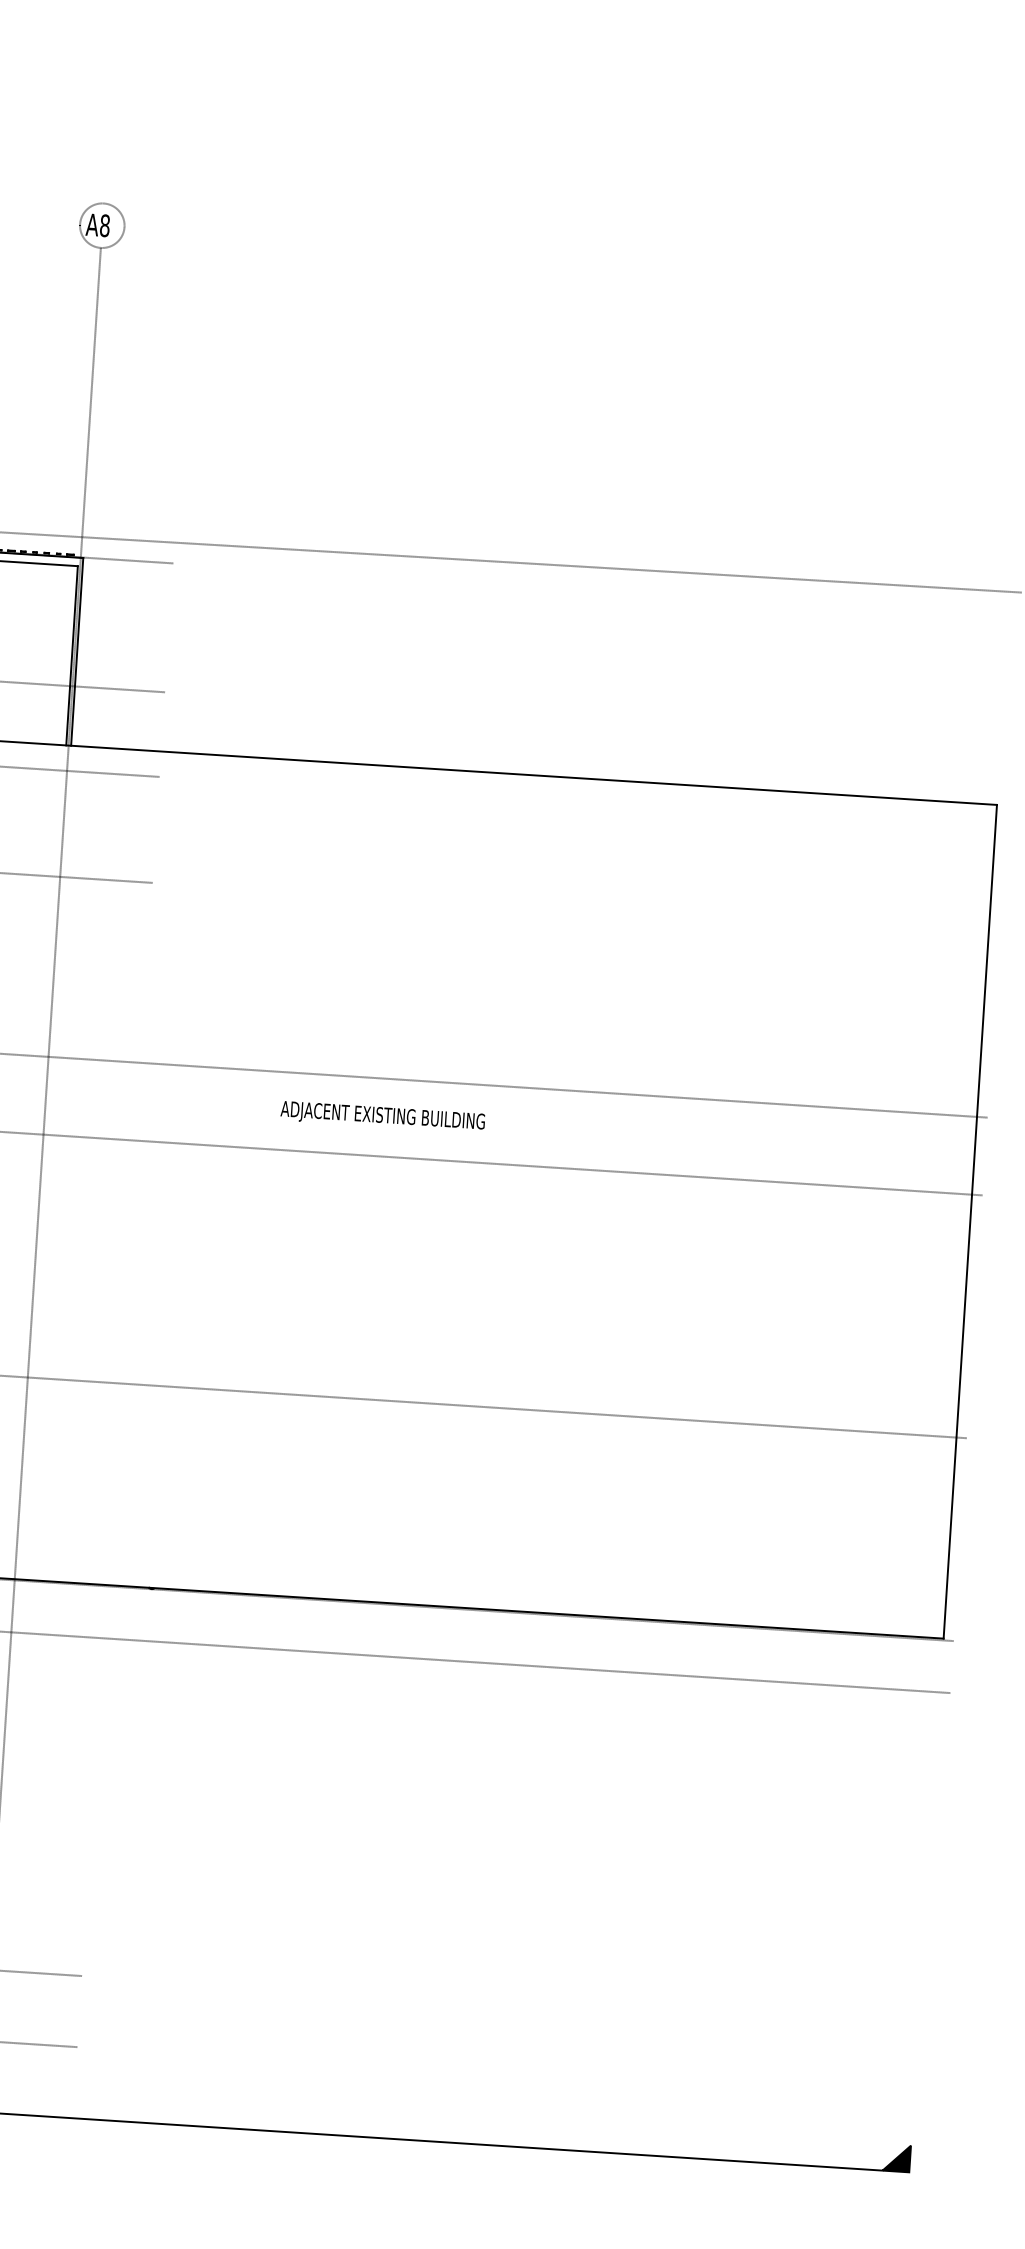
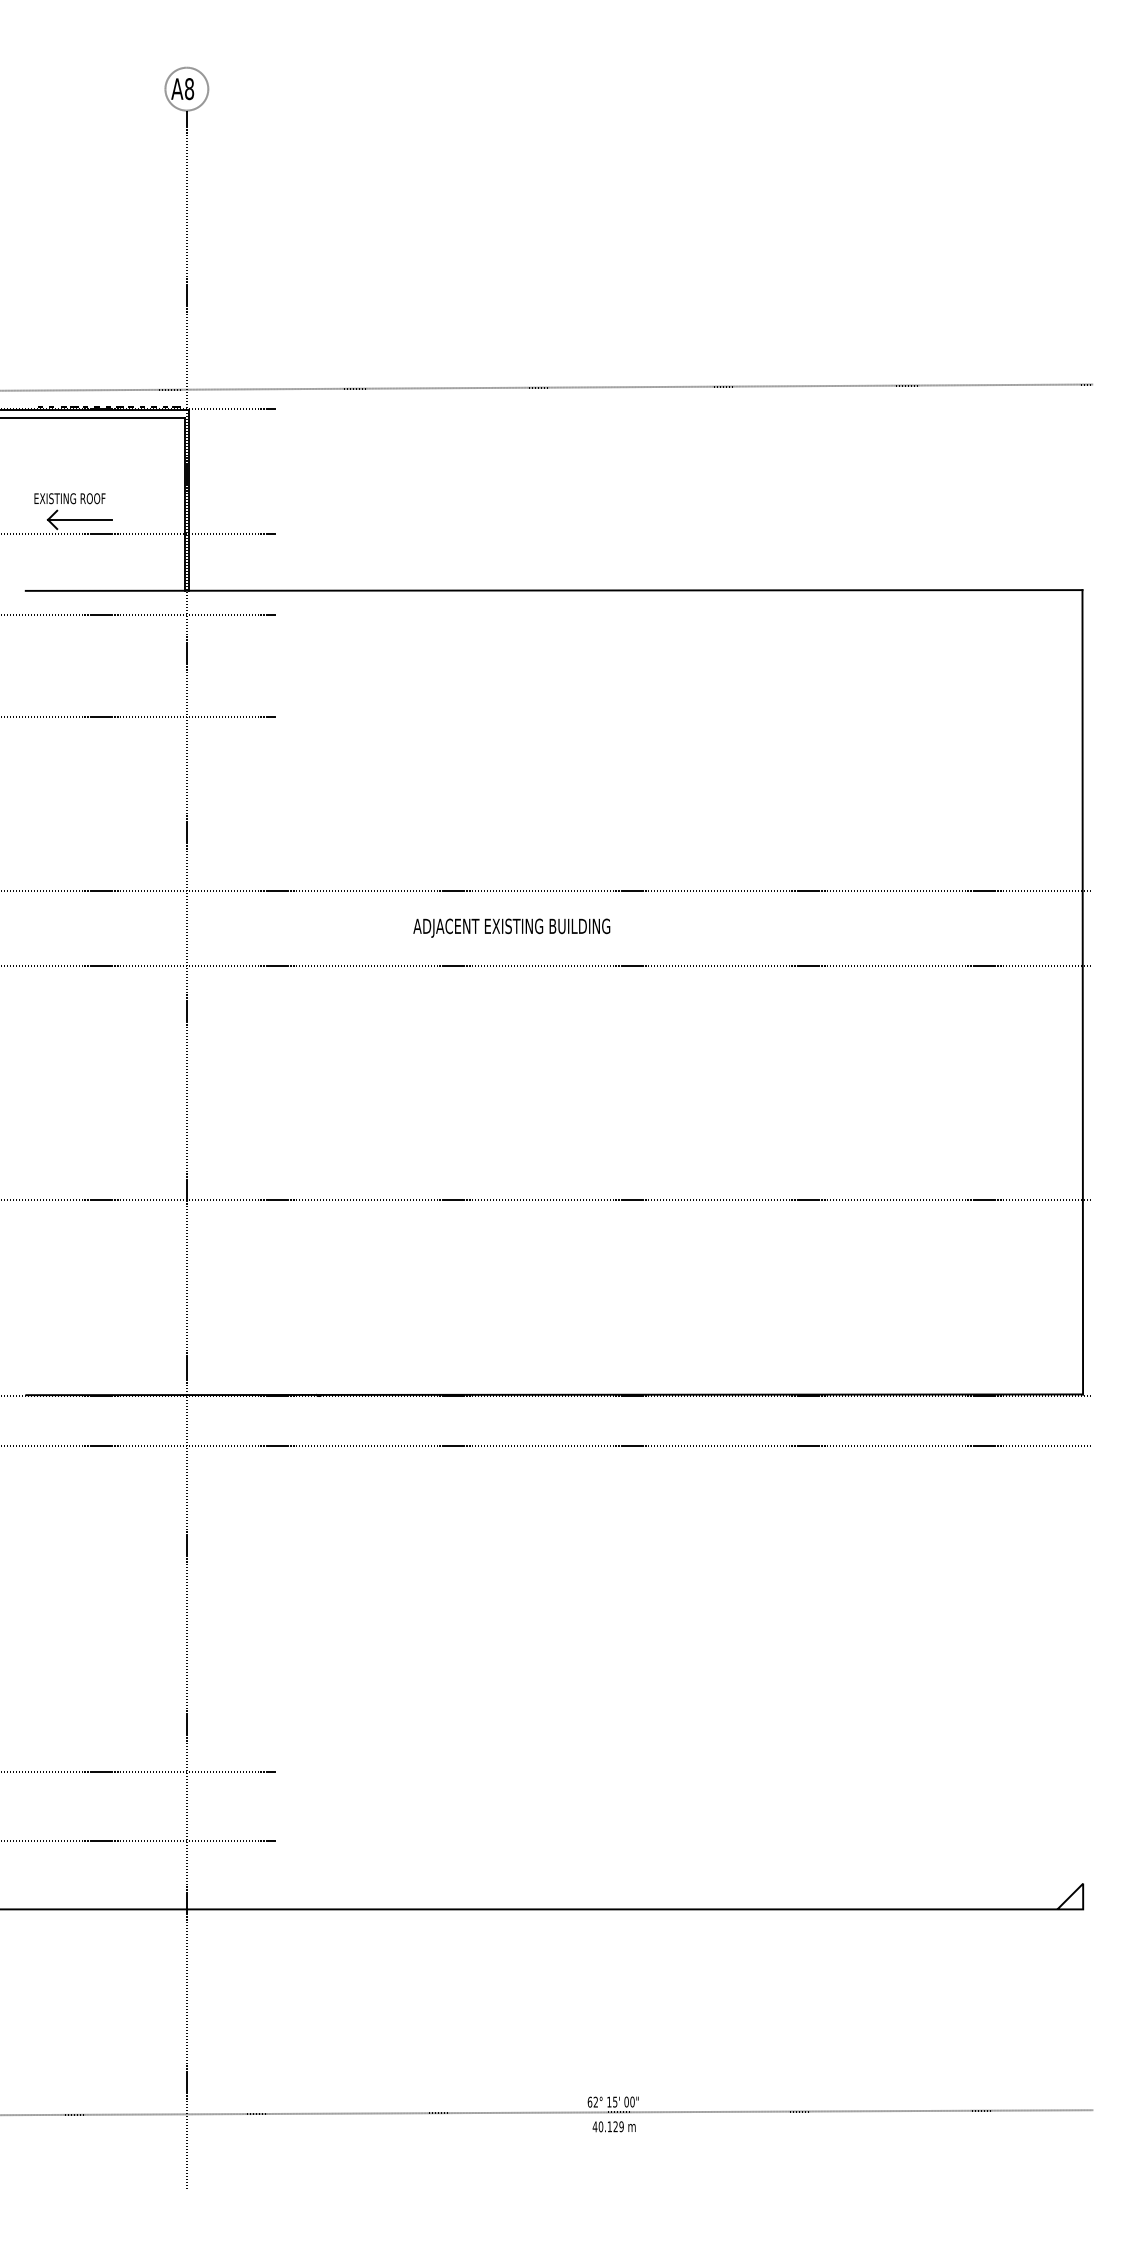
fill: (896, 2158) -> (1070, 1896), removed

